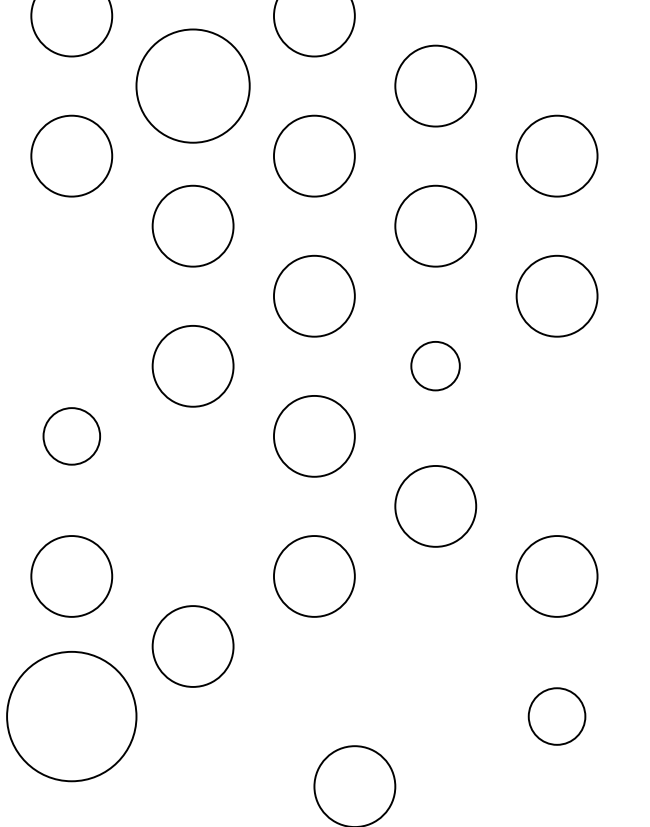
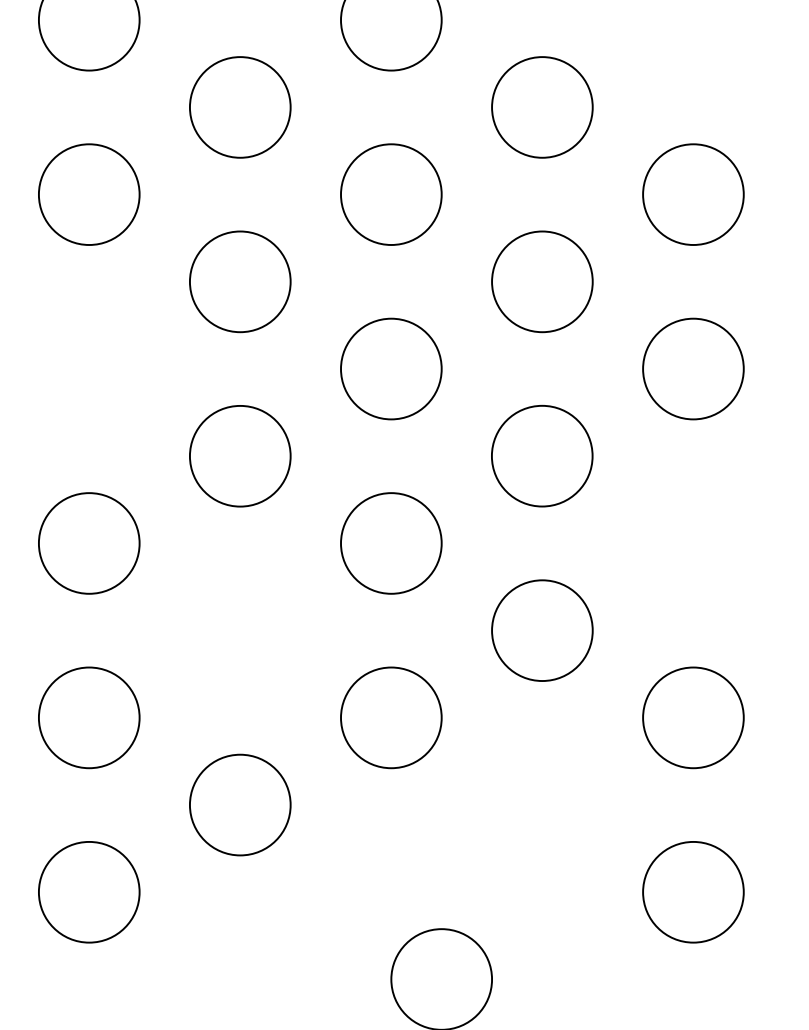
circle: (192, 85) -> (239, 106), size x0.71
circle: (435, 365) -> (542, 455), size x1.67
circle: (71, 436) -> (88, 543), size x1.43
circle: (71, 716) -> (88, 892), size x0.62
circle: (556, 716) -> (692, 892), size x1.43

